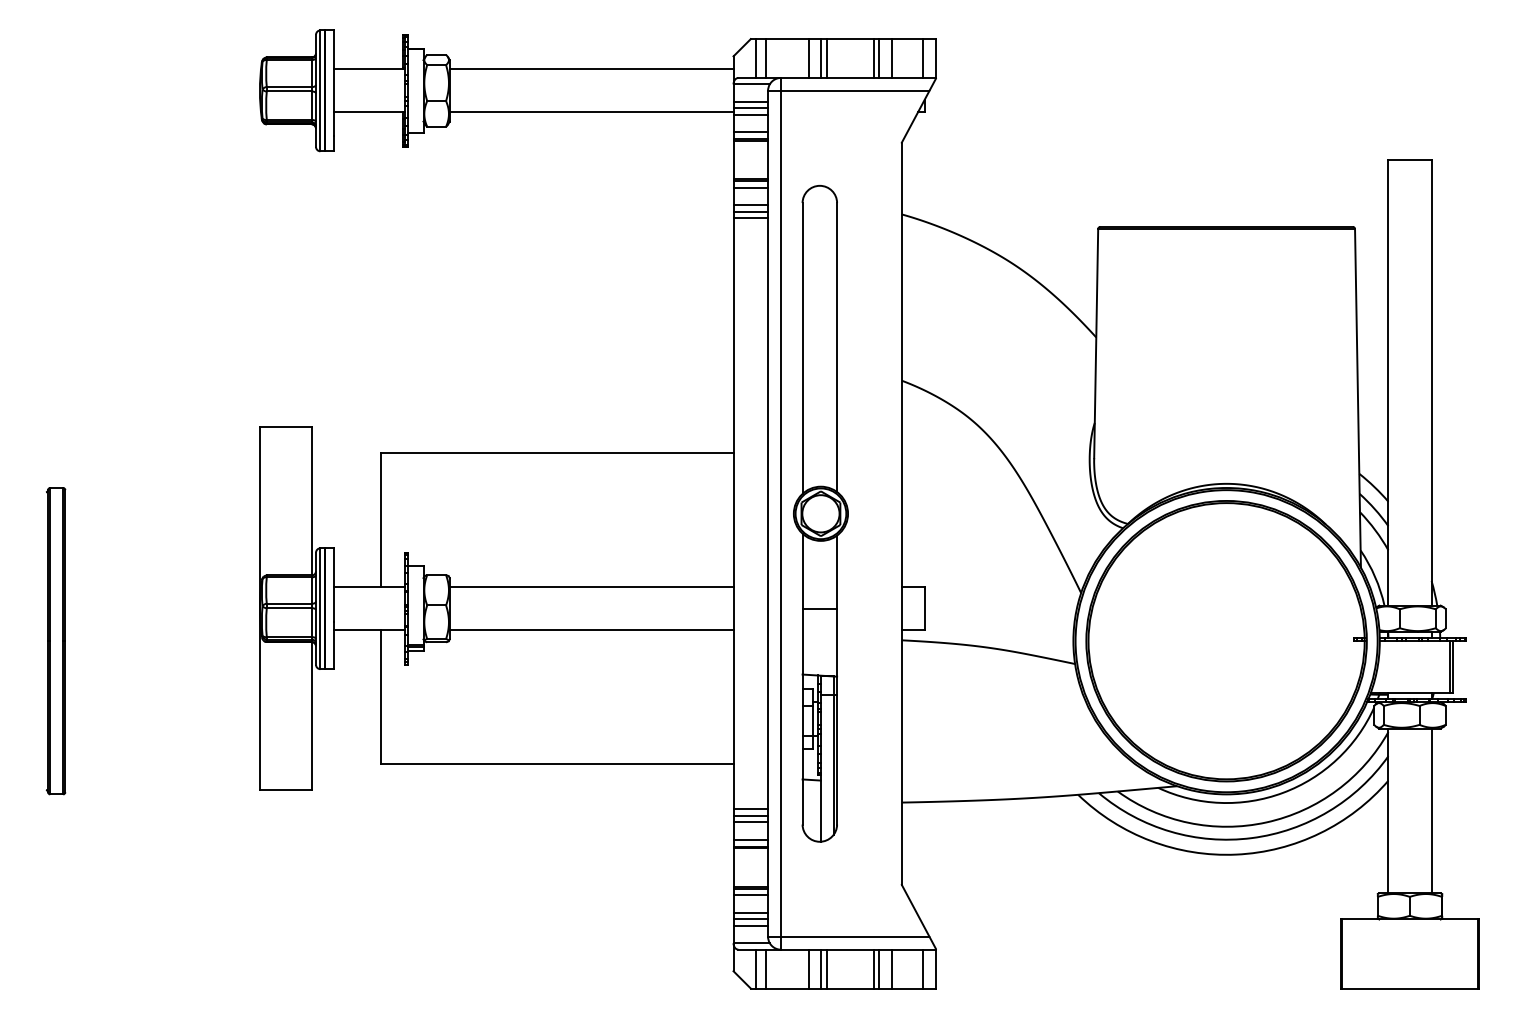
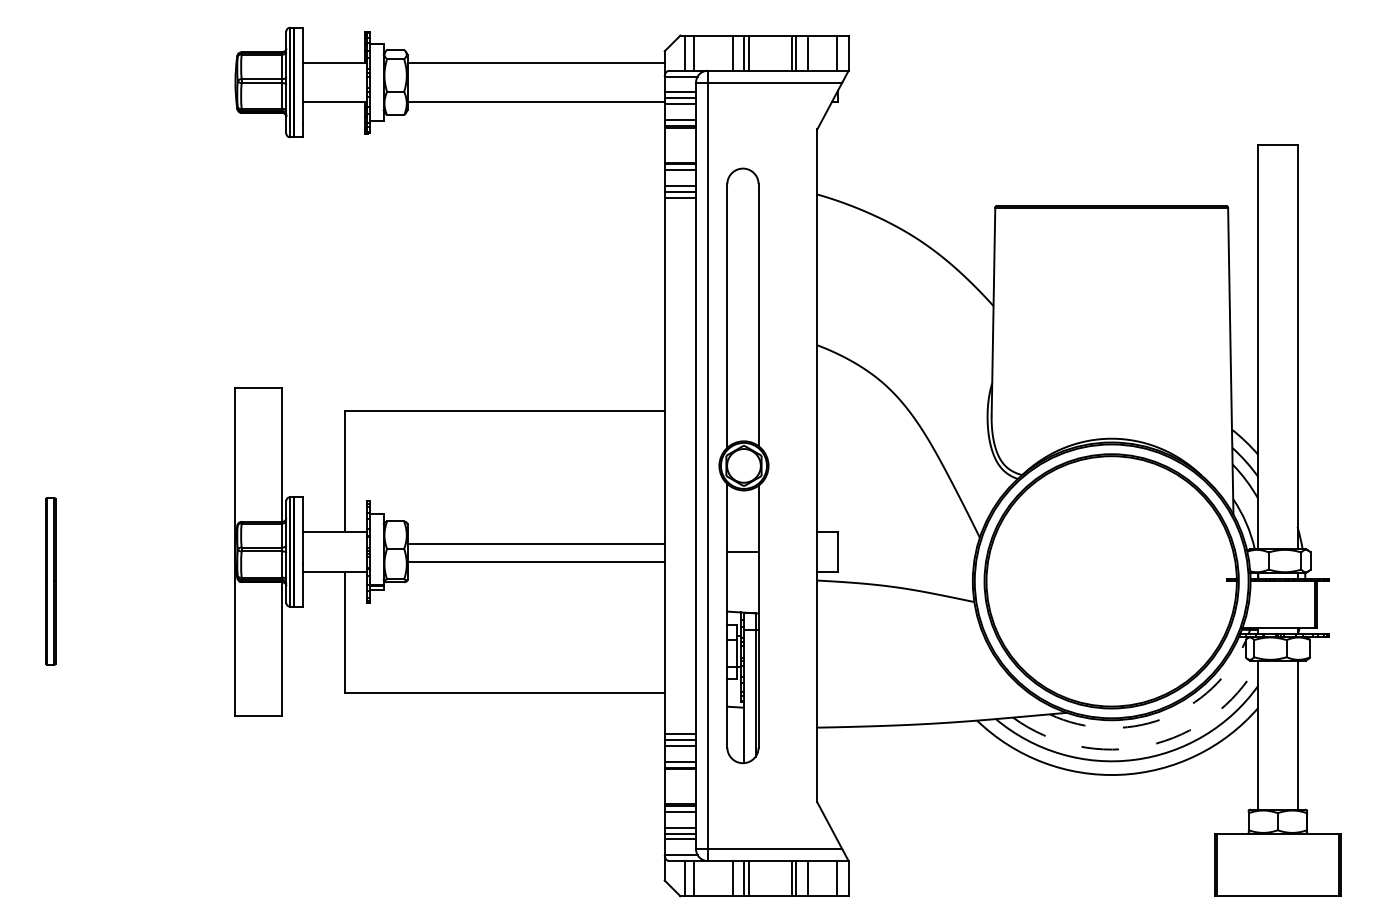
line: (590, 587) -> (535, 562), moved
line: (590, 630) -> (535, 543), moved
part: (55, 641) -> (50, 581), size x0.6
arc: (1282, 792) -> (1162, 718), solid -> dashed
arc: (1266, 822) -> (1147, 745), solid -> dashed

